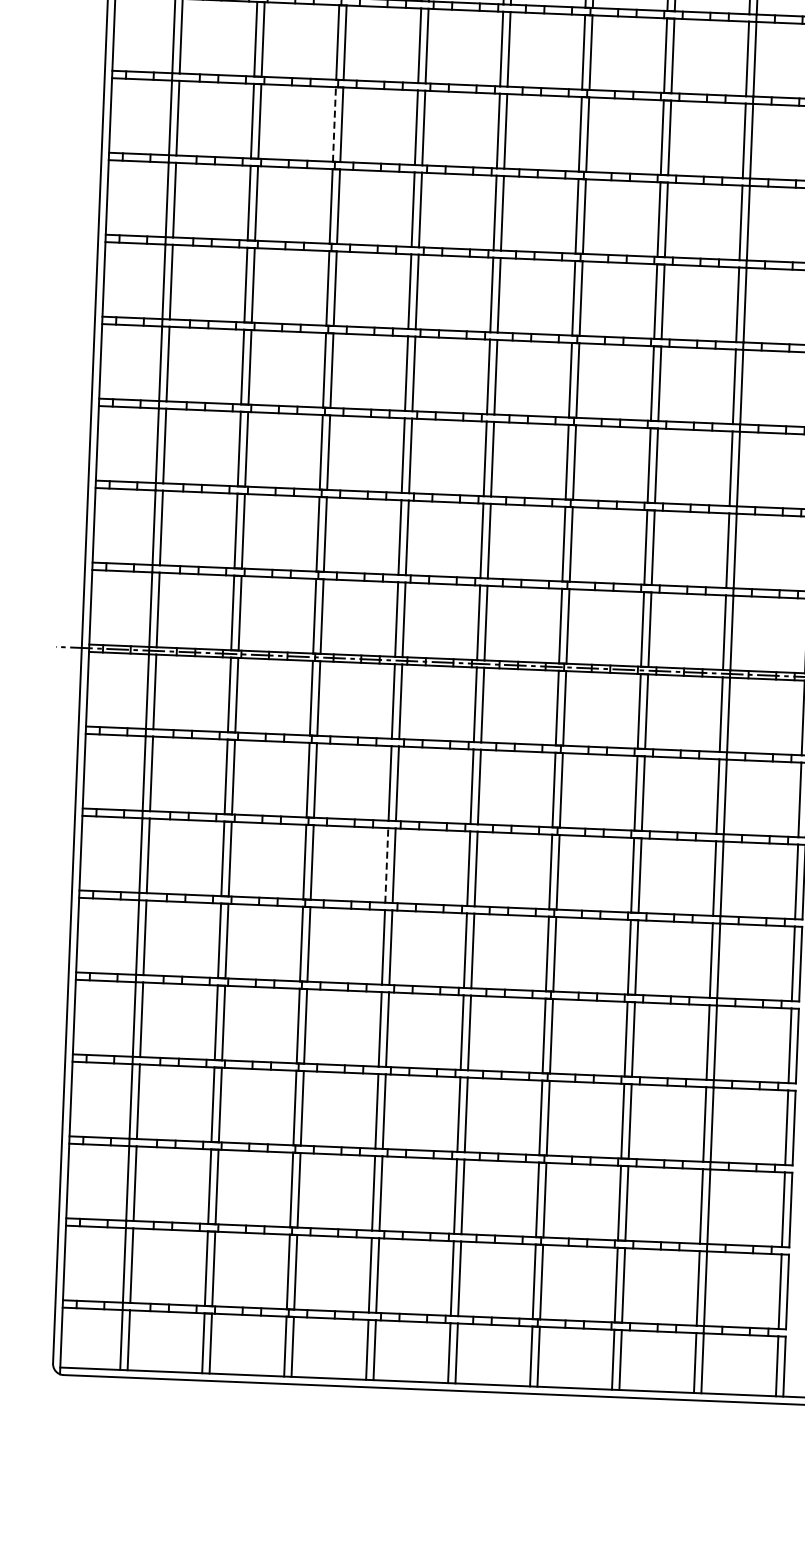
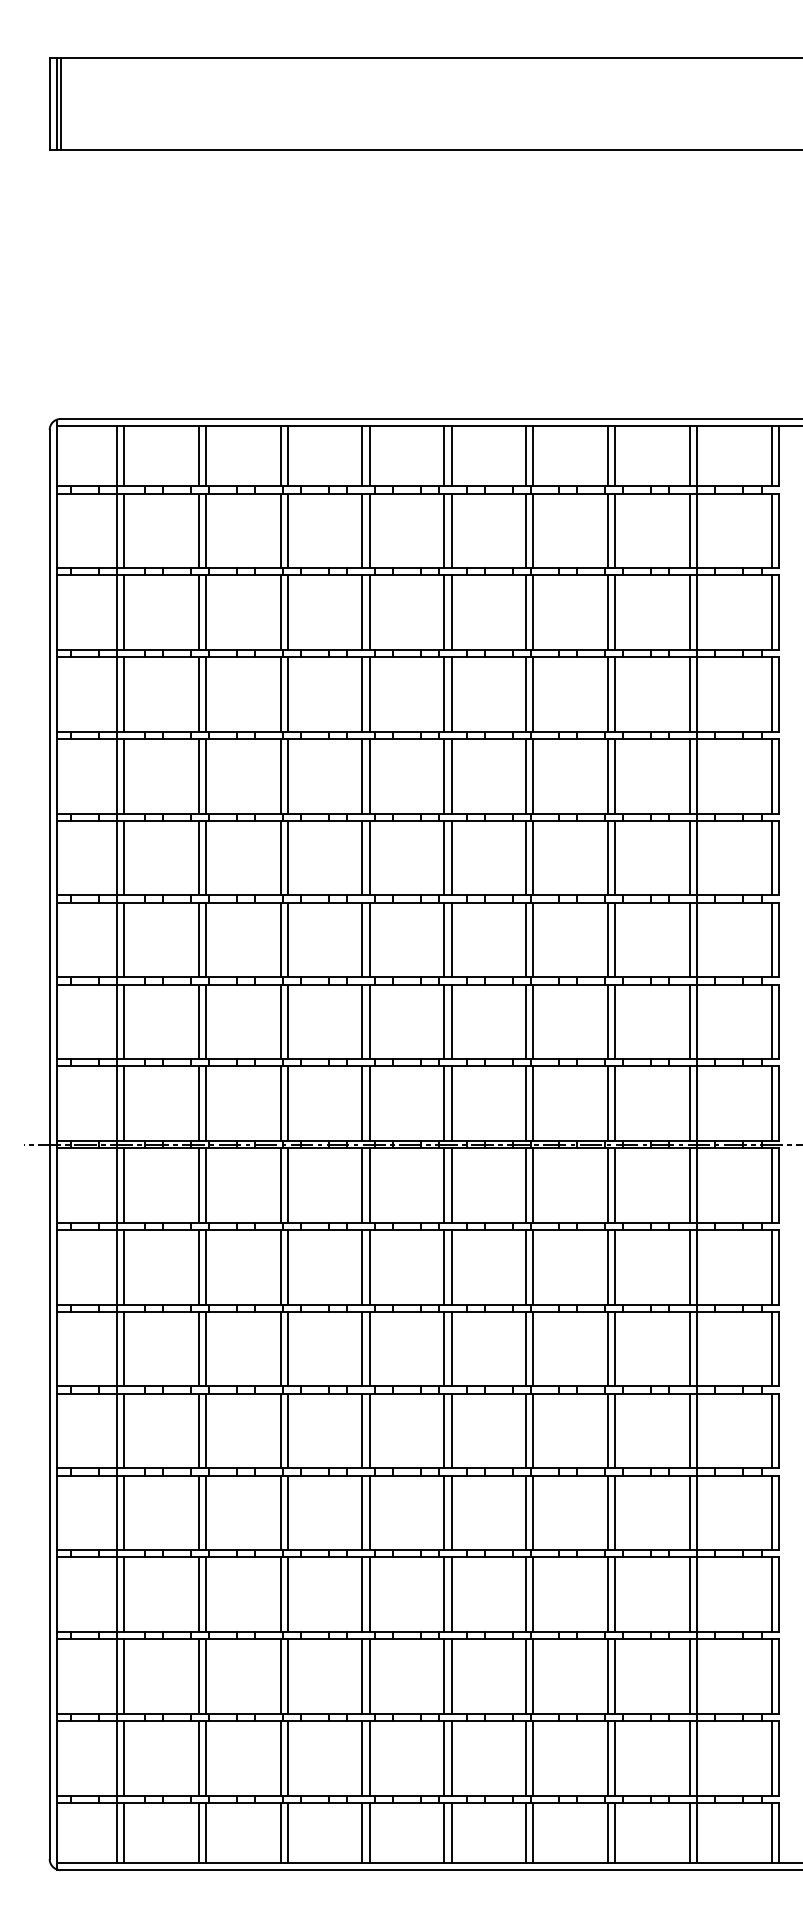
line: (334, 124) -> (280, 612), dashed -> solid
line: (386, 864) -> (362, 1348), dashed -> solid

